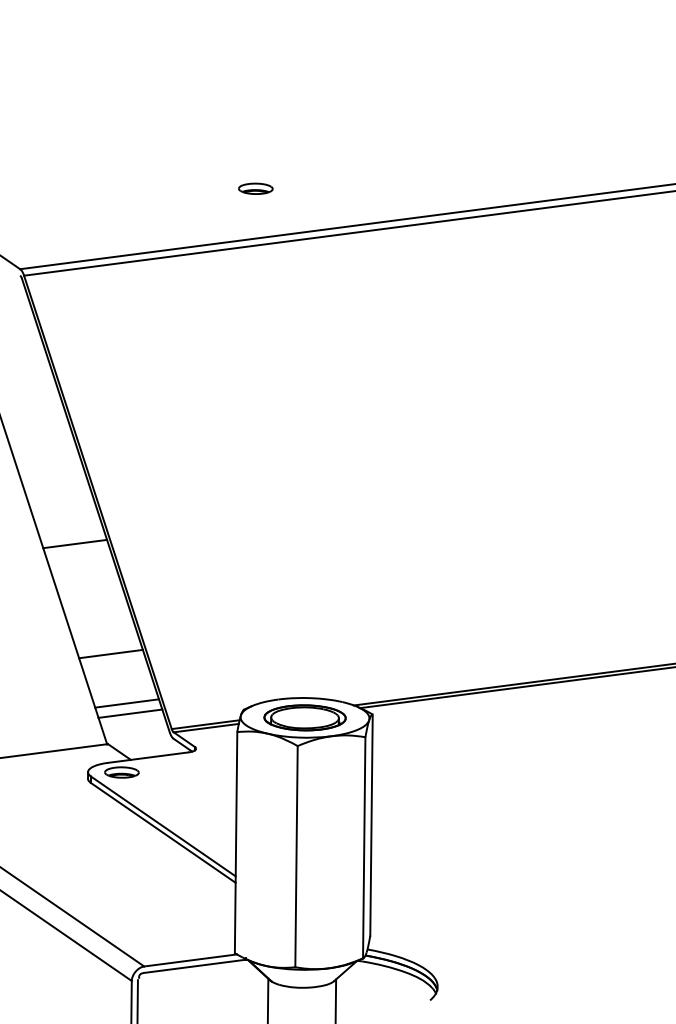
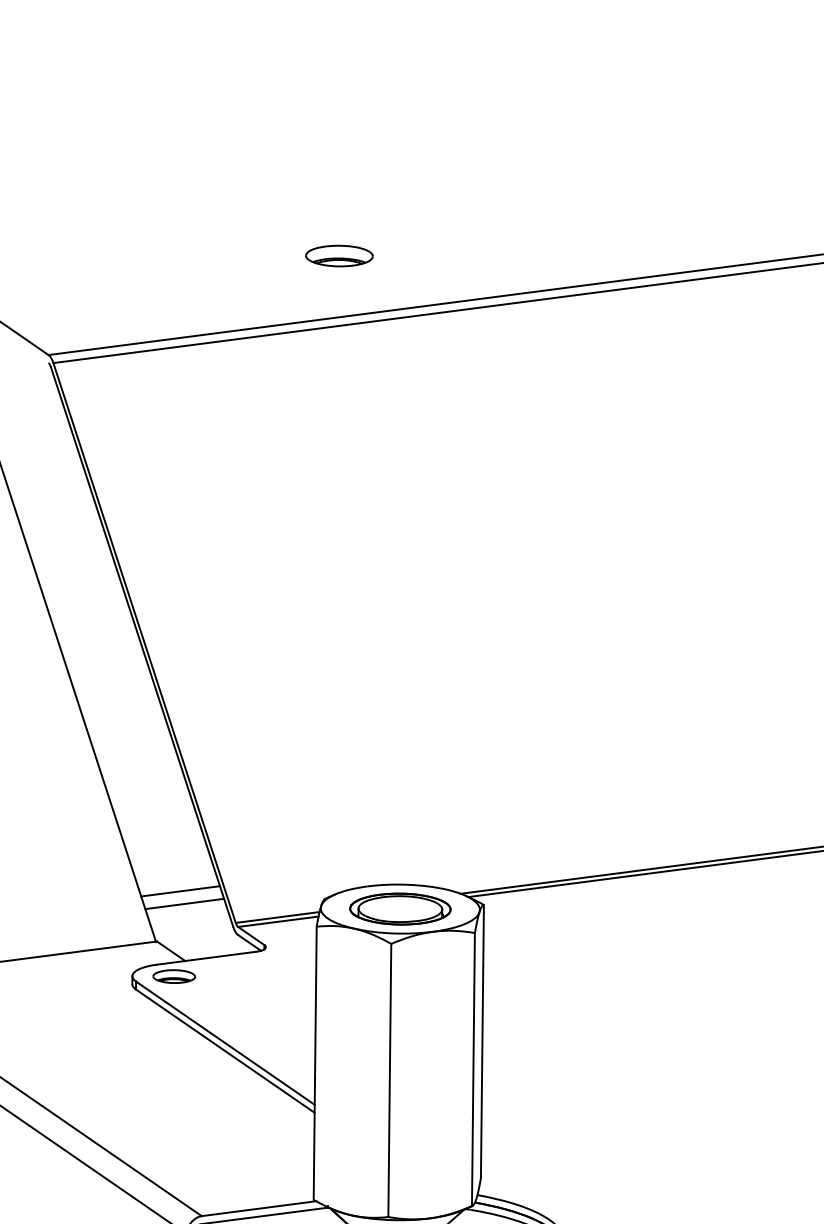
part: (255, 188) -> (339, 255), size x1.6
line: (75, 543) -> (116, 693), removed
line: (110, 653) -> (160, 829), removed

